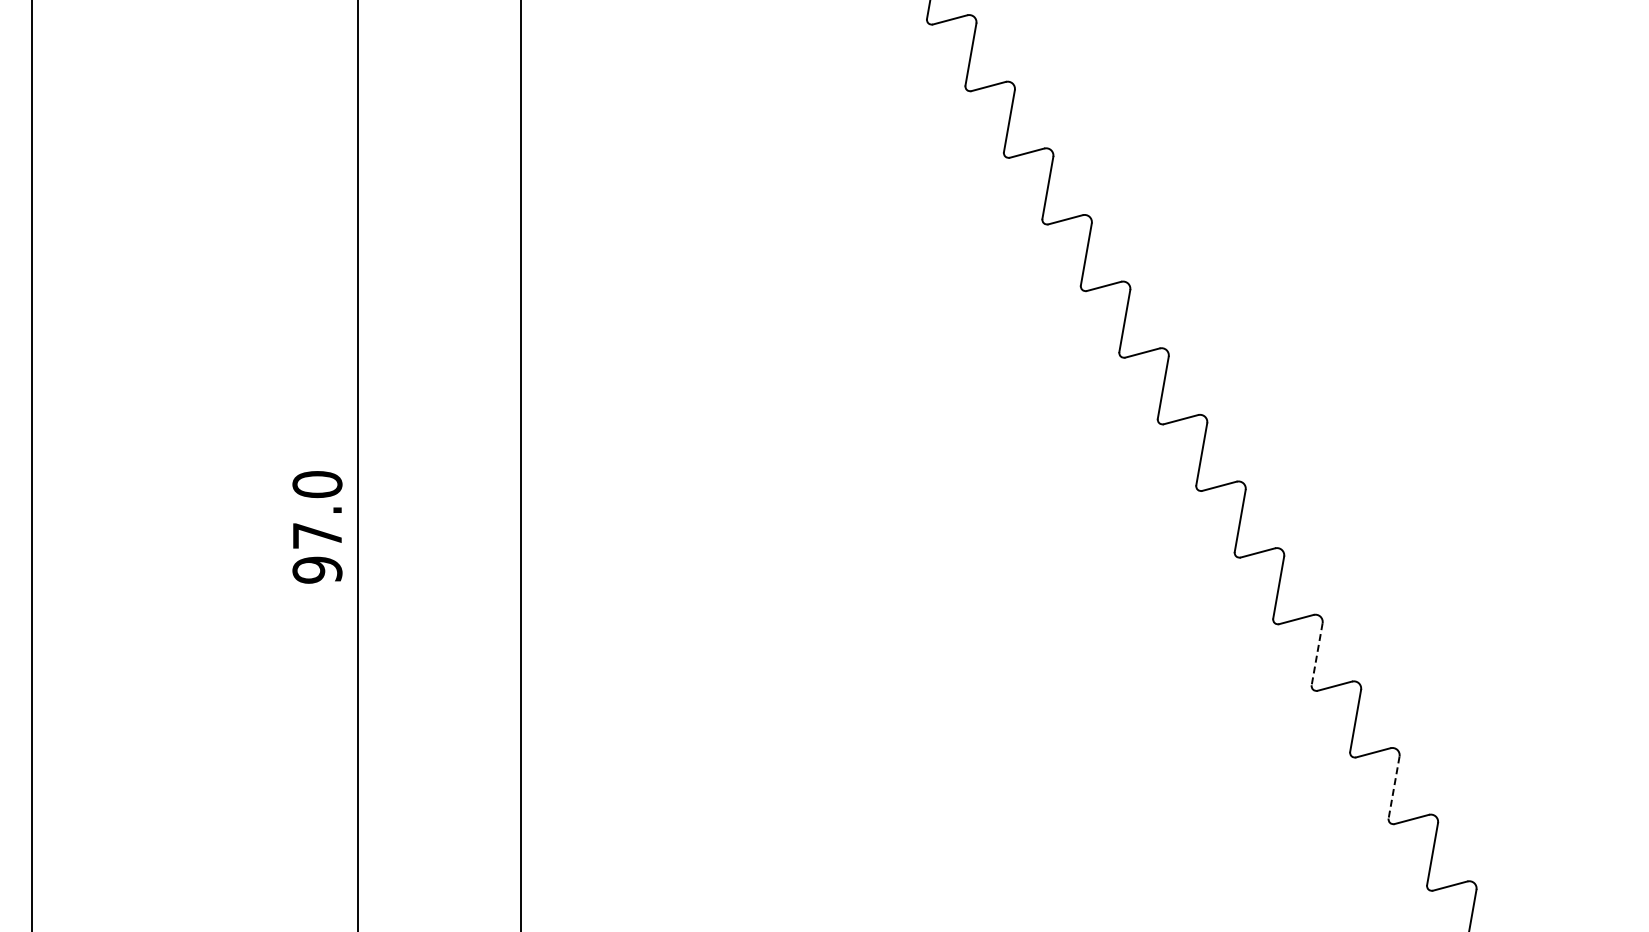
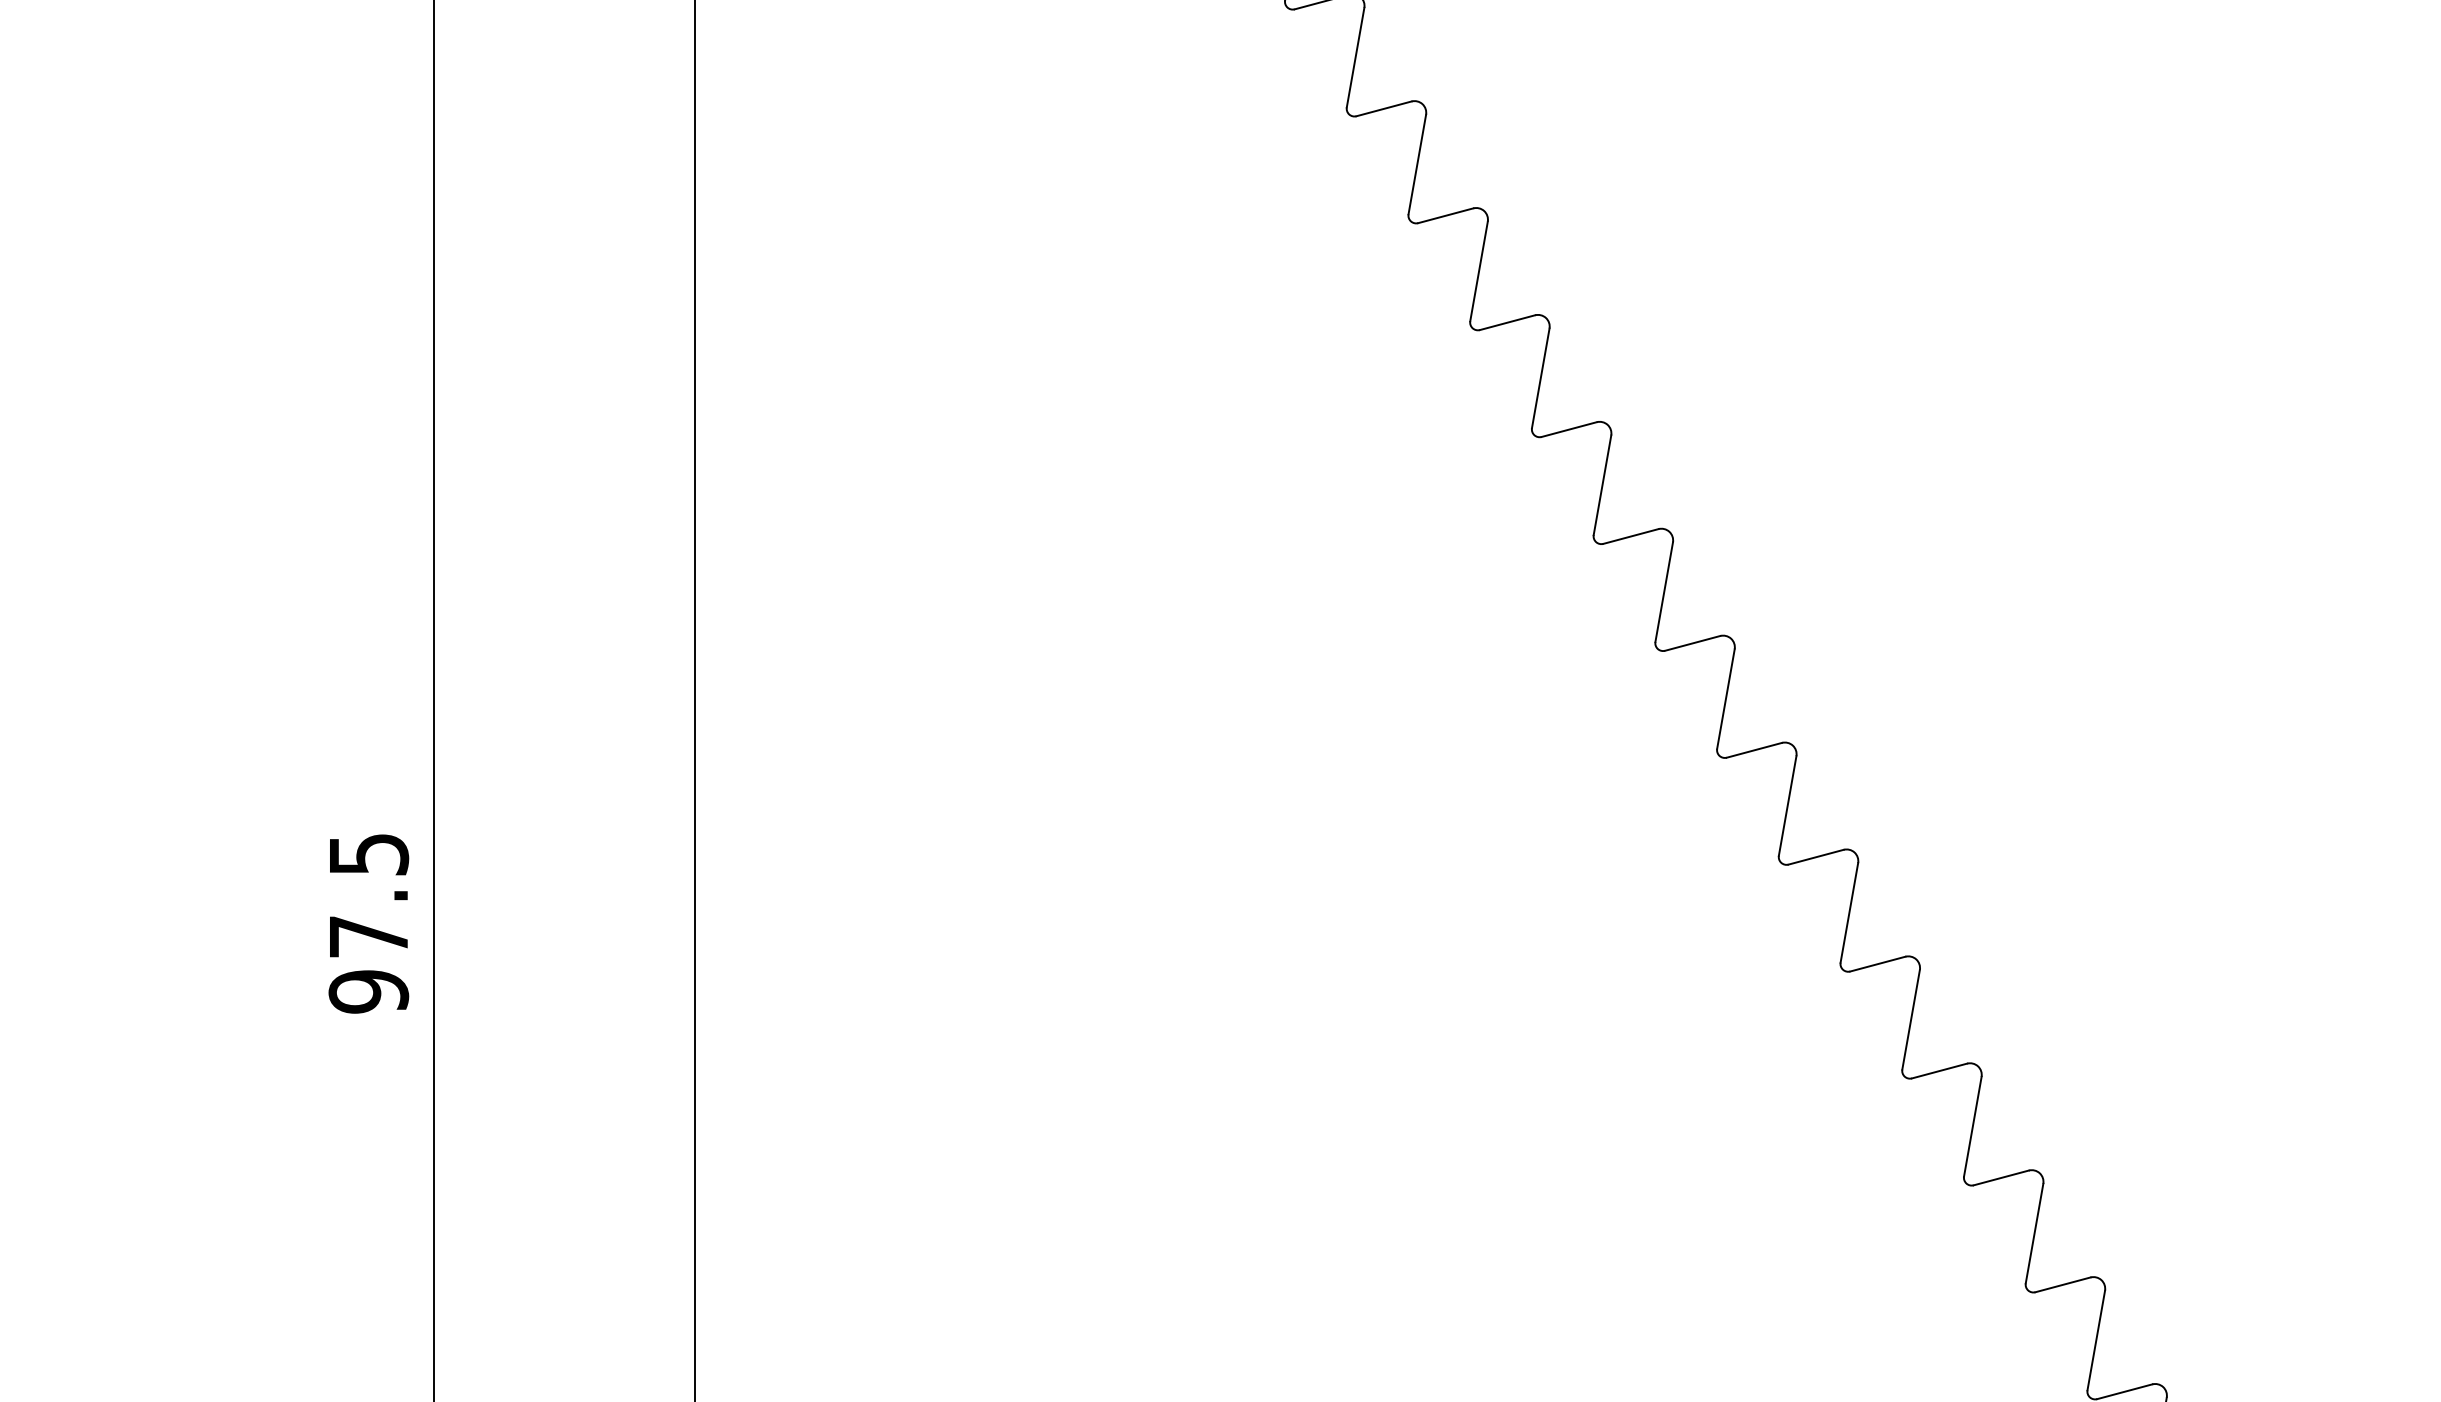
text: (317, 484) -> (368, 854), 97.0 -> 97.5
line: (1317, 654) -> (1973, 1127), dashed -> solid
line: (1394, 788) -> (2096, 1342), dashed -> solid

